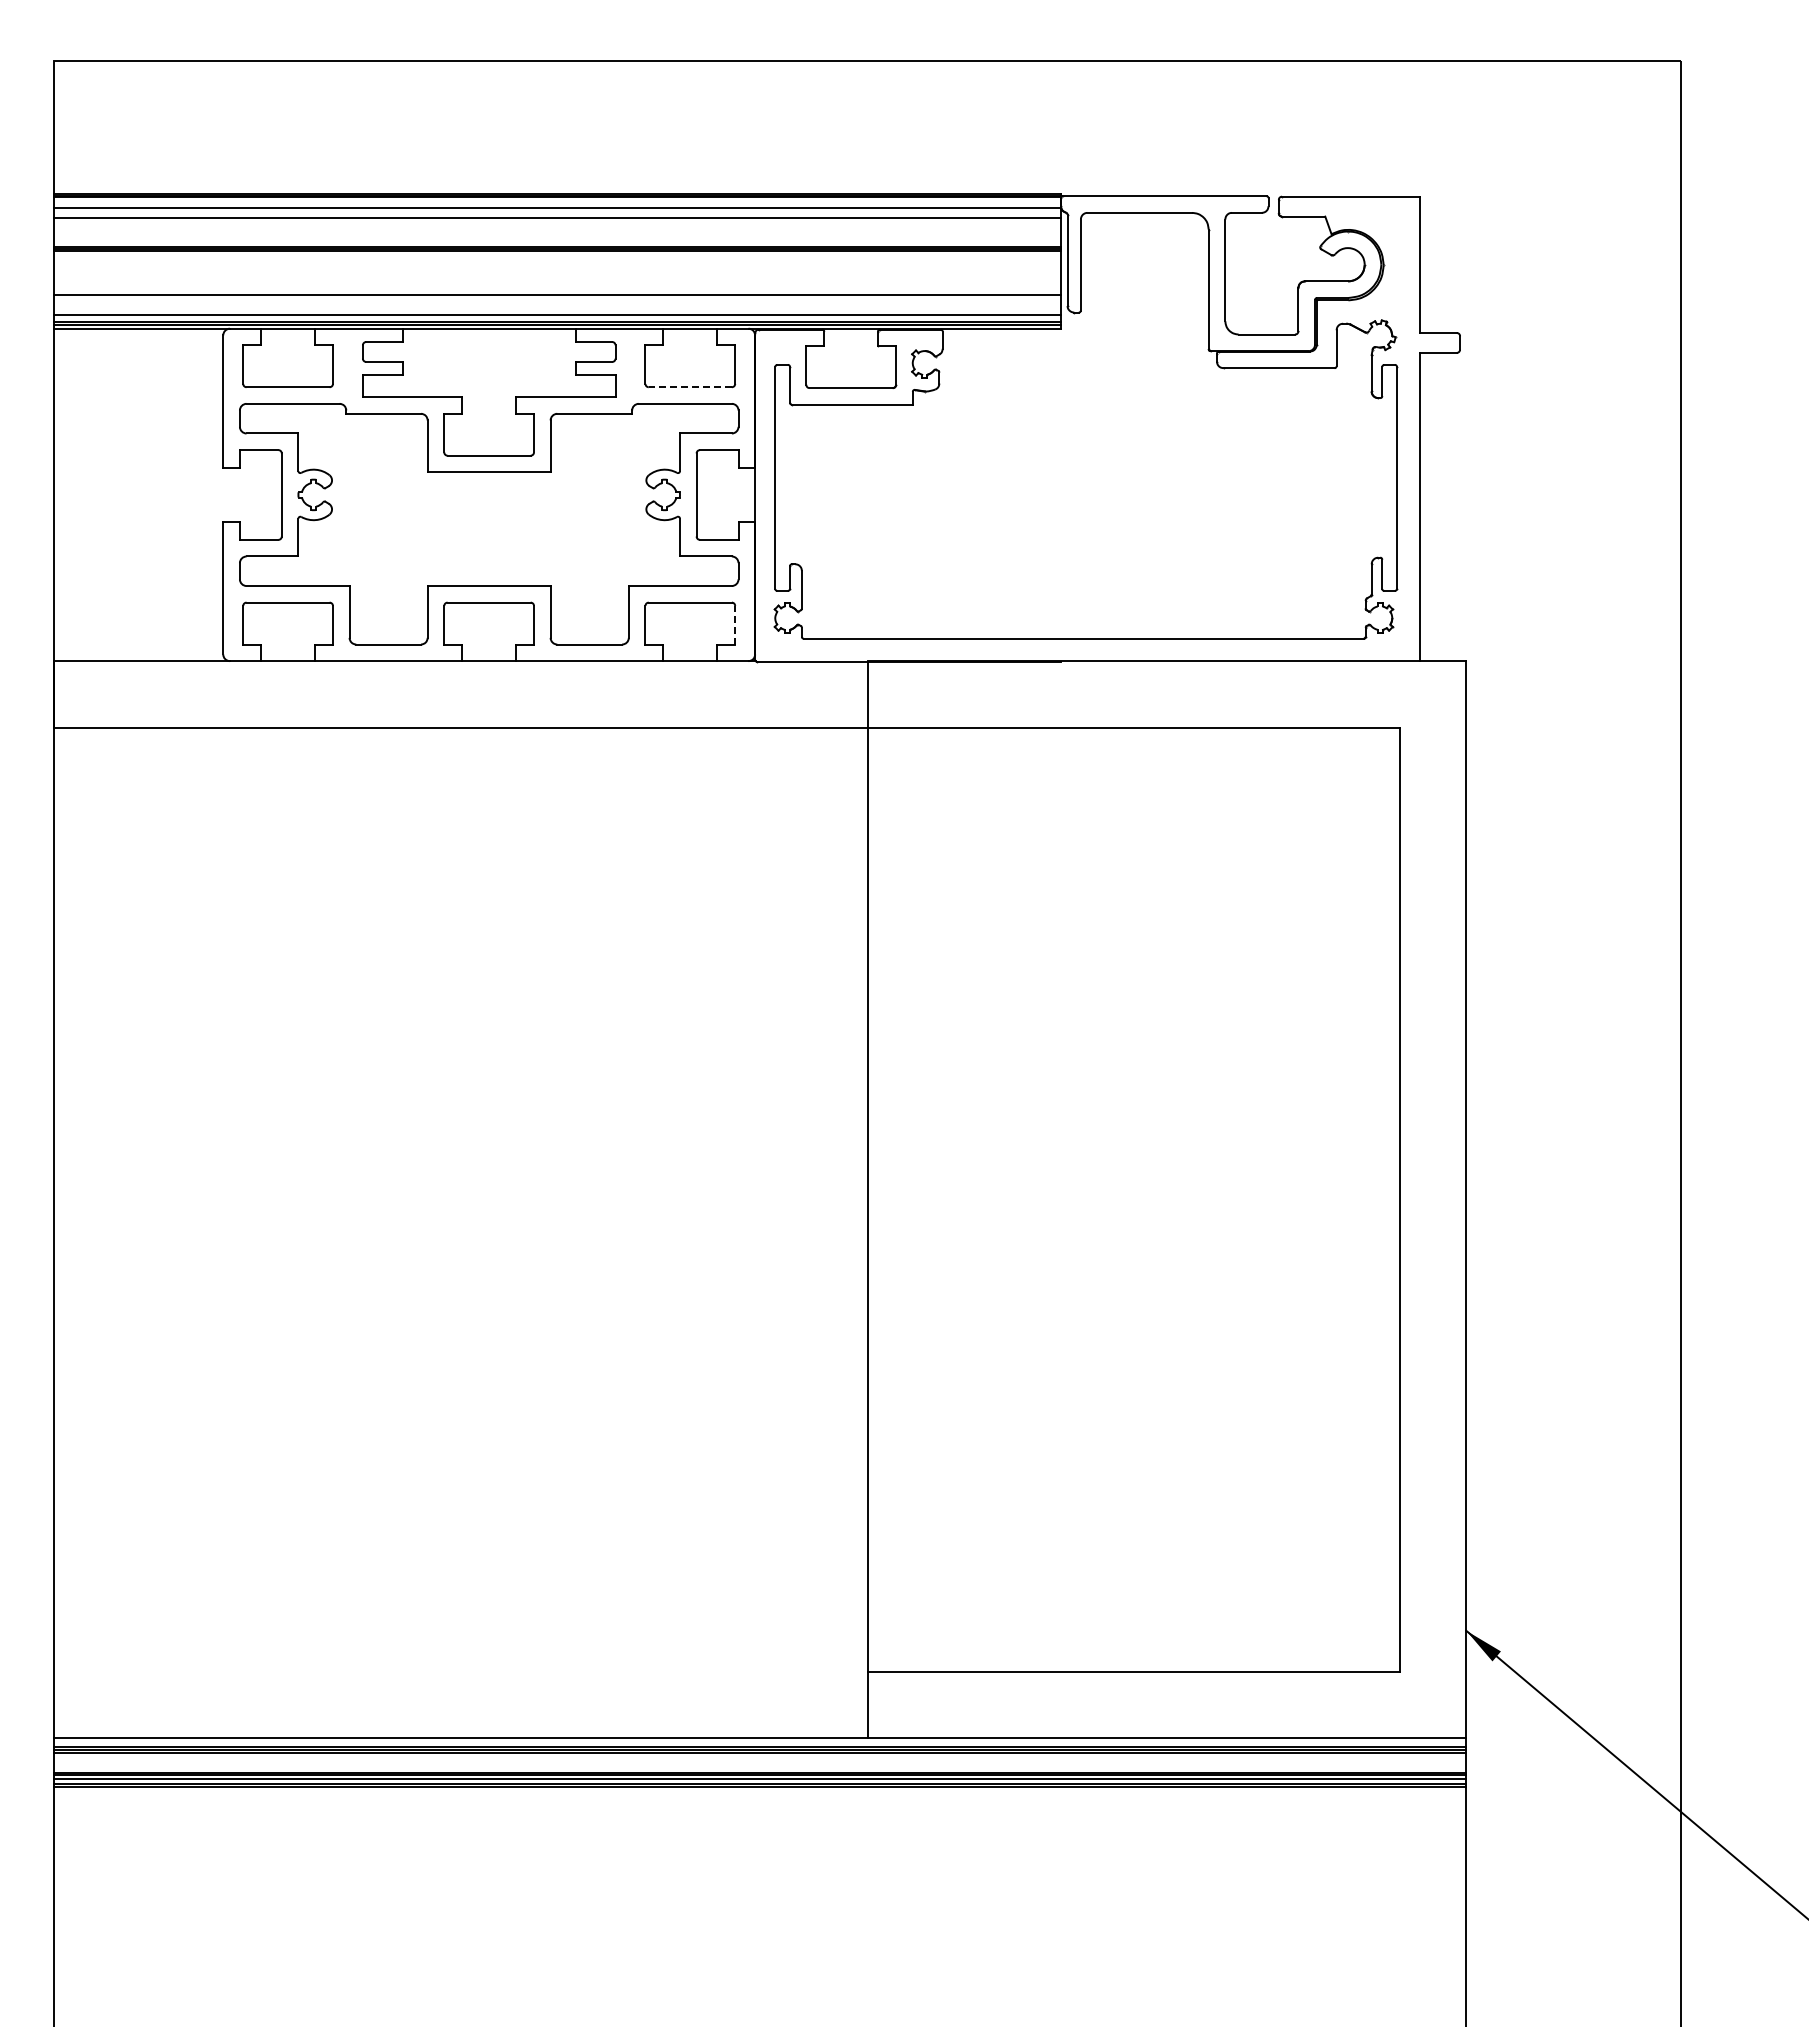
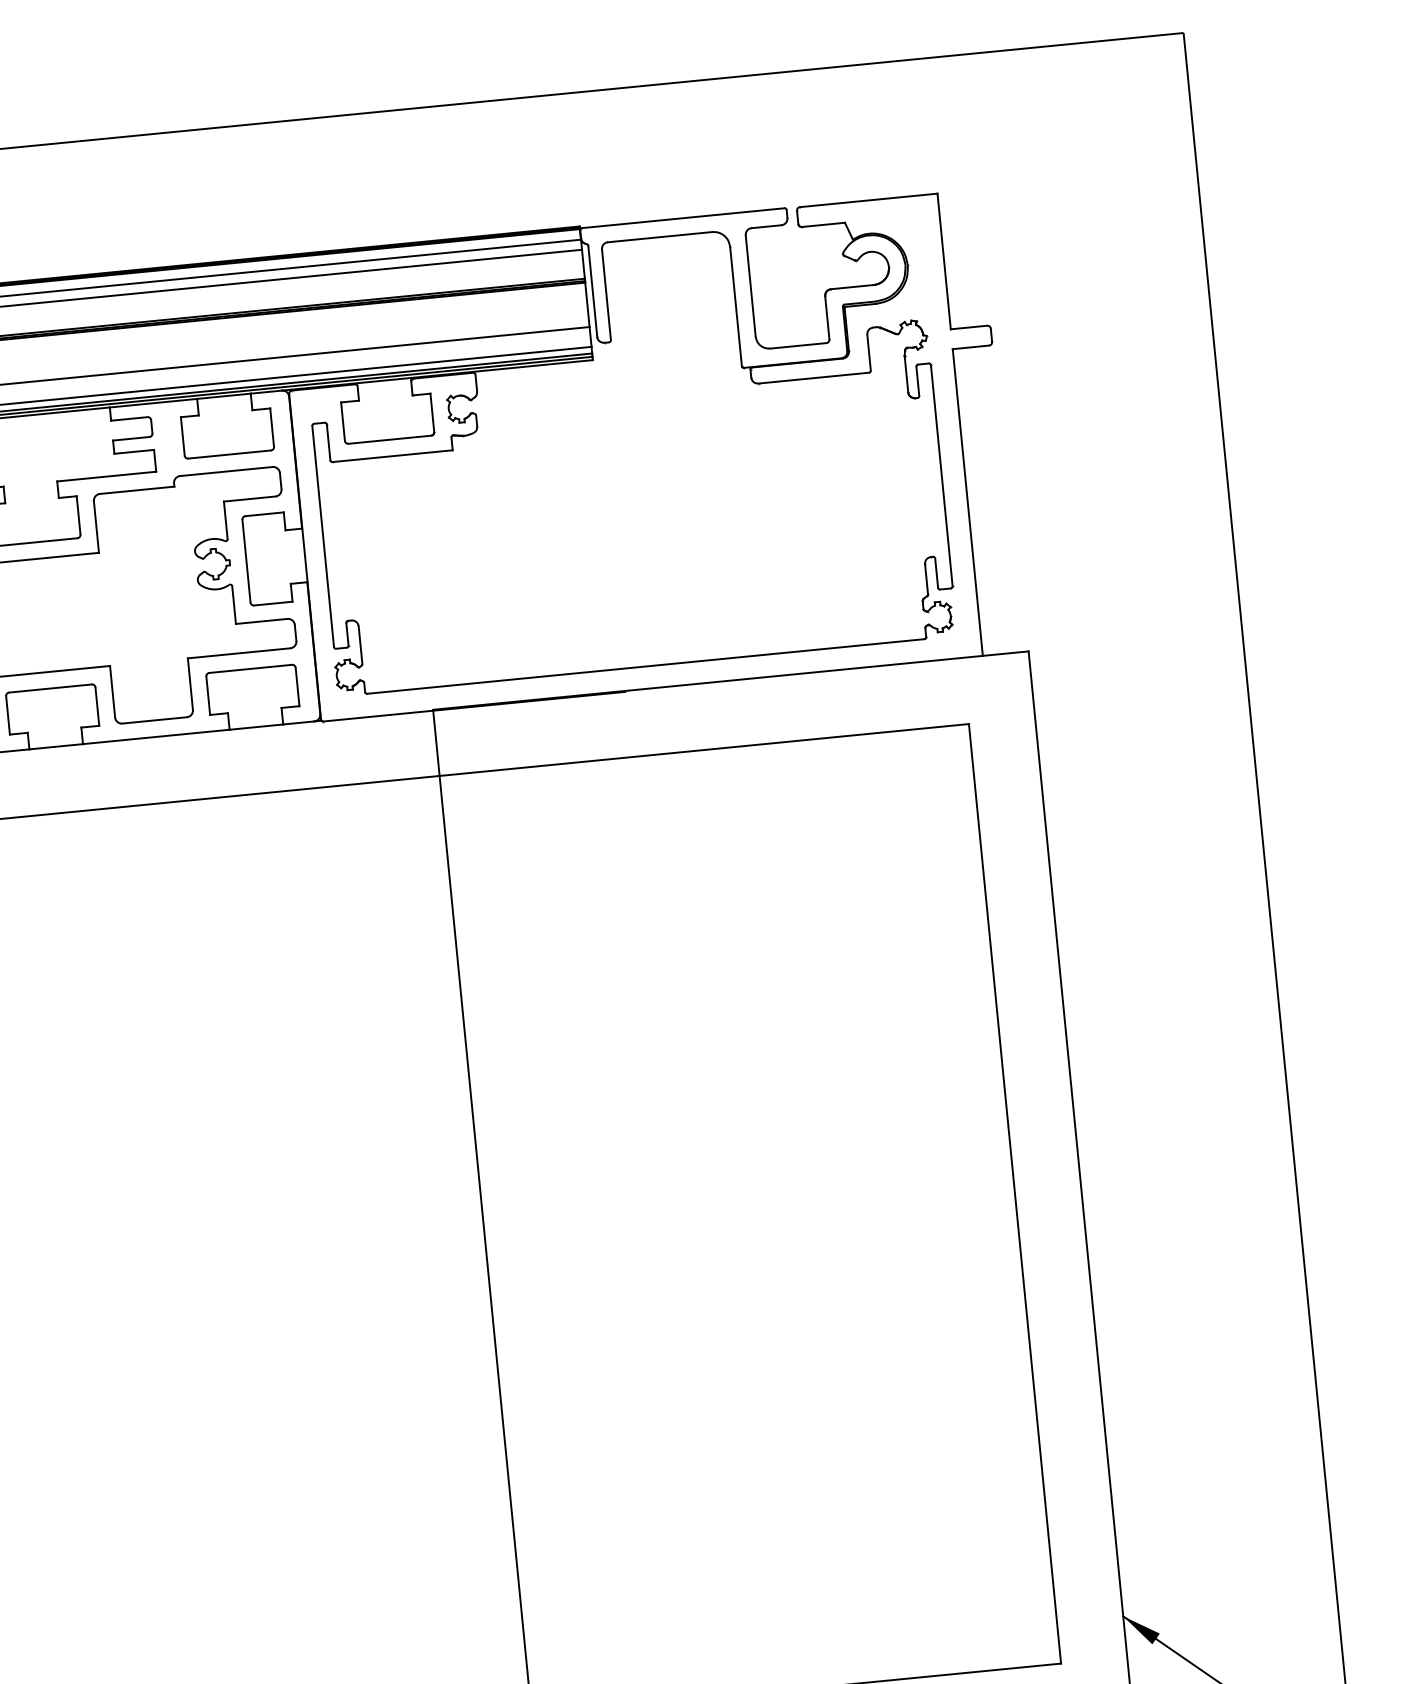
line: (690, 387) -> (229, 454), dashed -> solid
line: (735, 624) -> (297, 686), dashed -> solid

